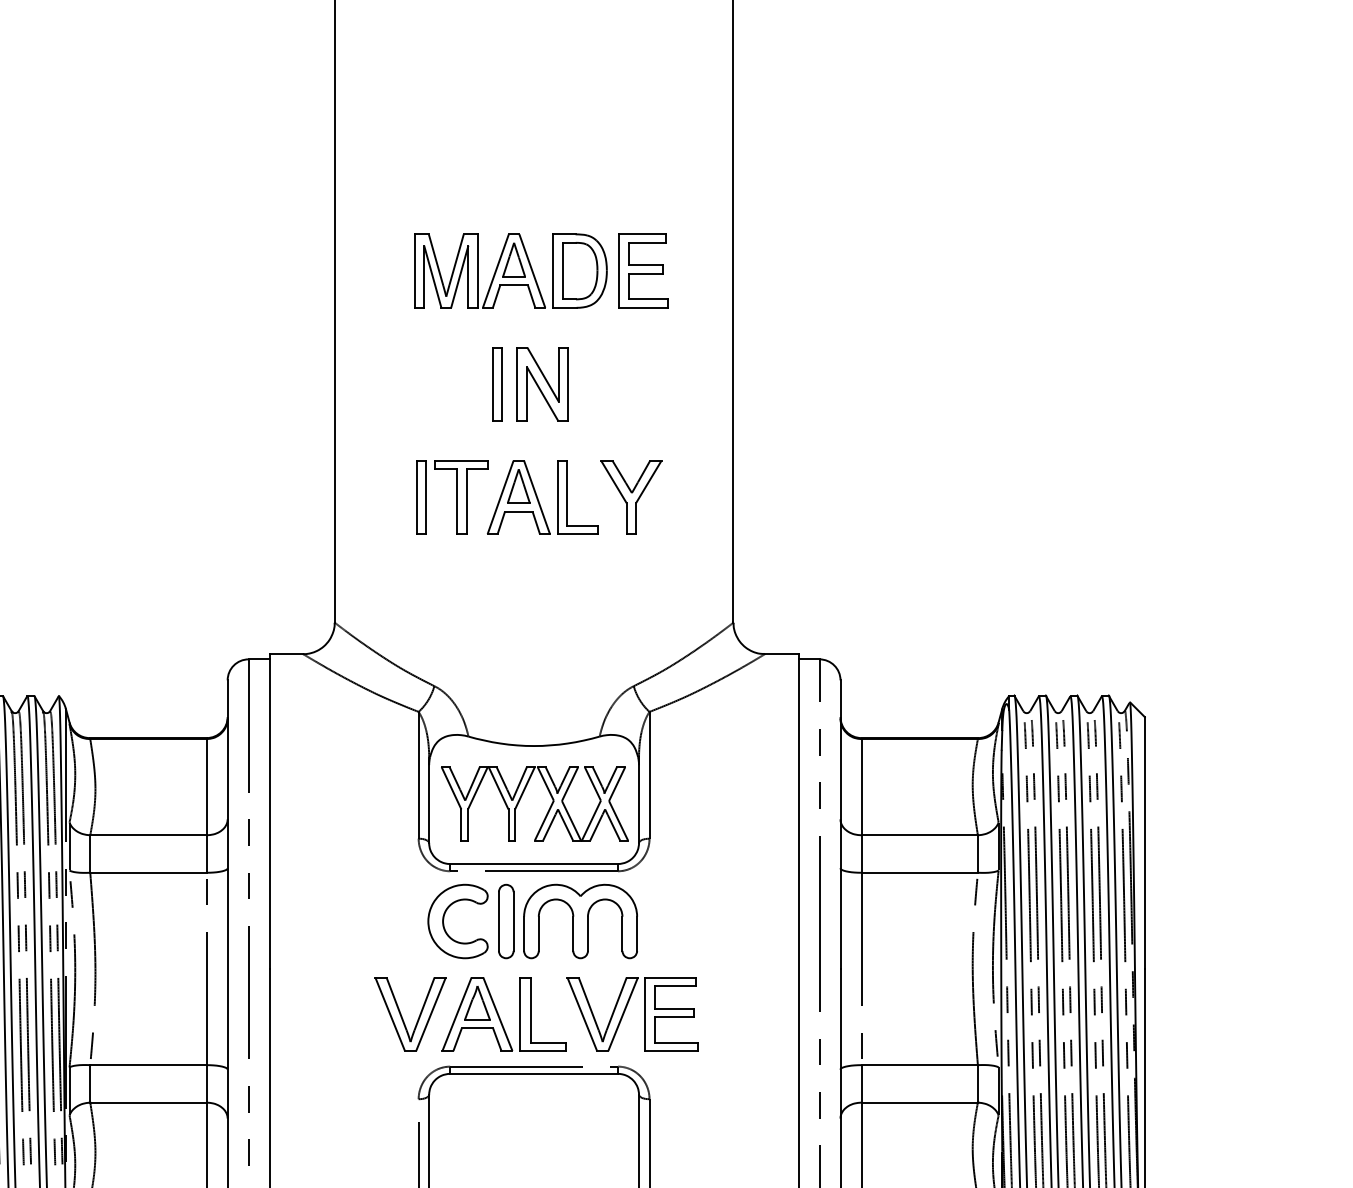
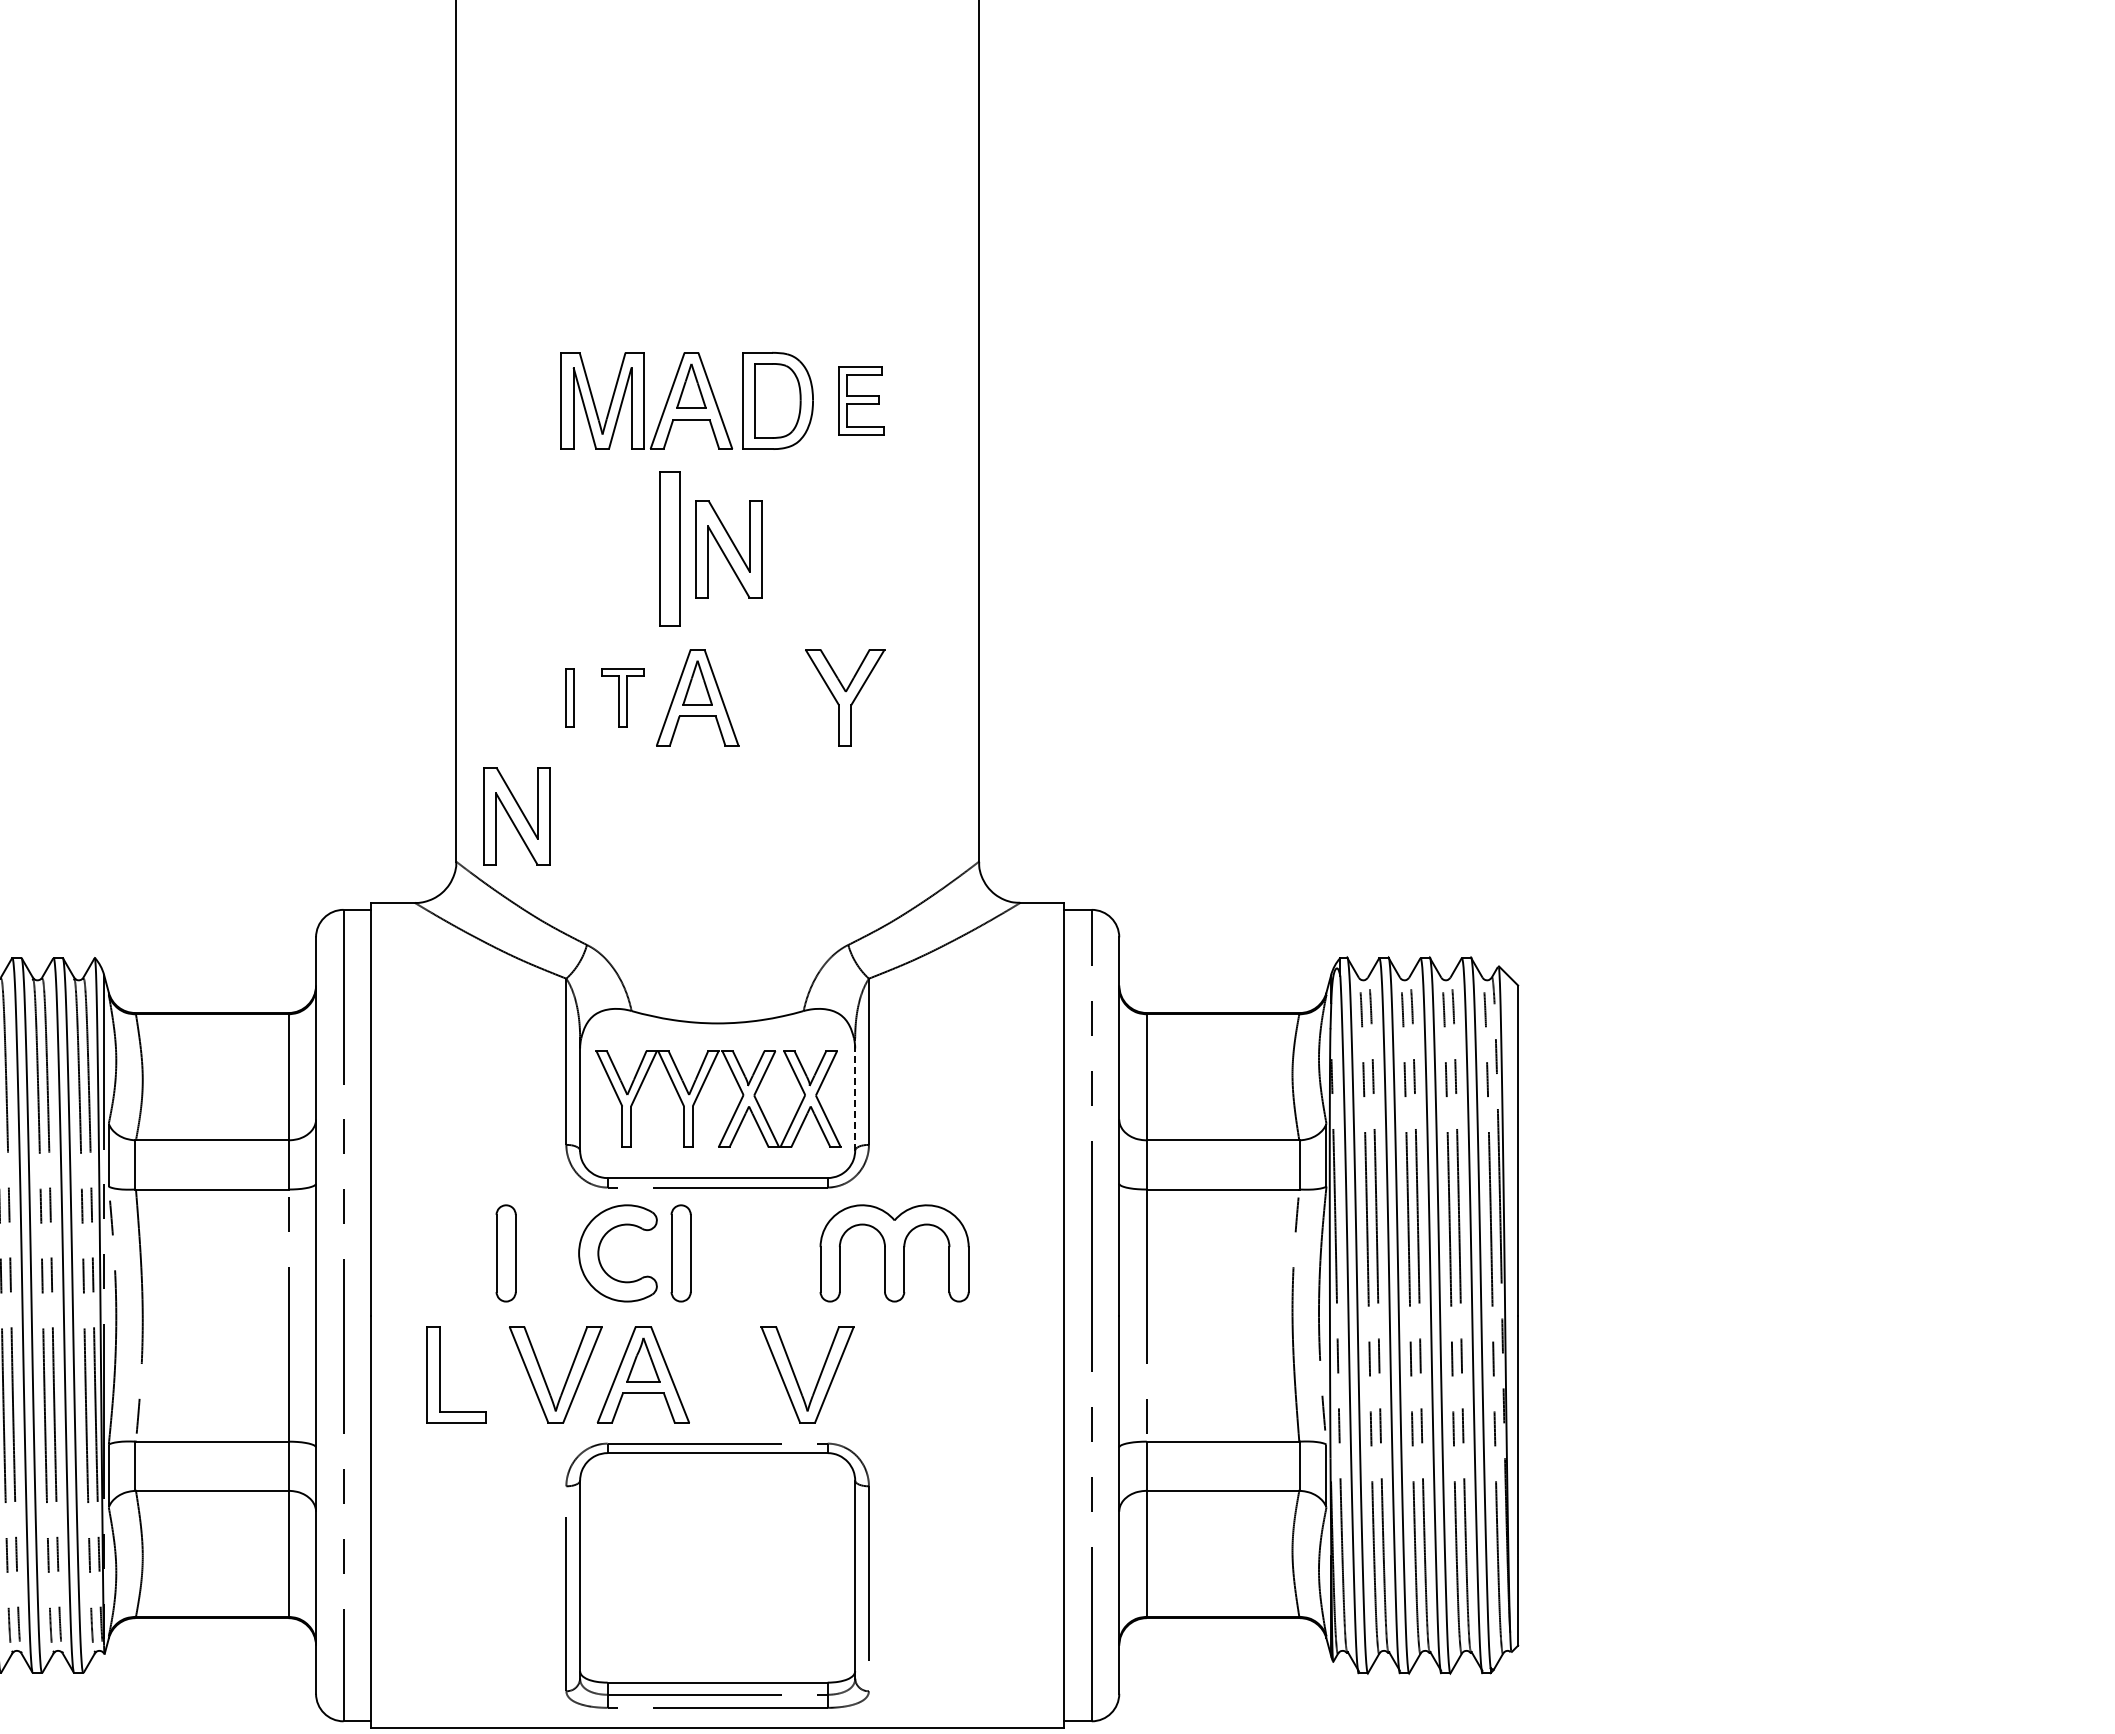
part: (643, 270) -> (860, 400), size x0.7
part: (497, 384) -> (669, 549), size x1.6
part: (421, 497) -> (569, 697), size x0.6
part: (461, 497) -> (622, 697), size x0.6
part: (567, 497) -> (761, 697), removed
part: (380, 588) -> (516, 816), added
line: (639, 800) -> (855, 1094), solid -> dashed
part: (372, 921) -> (505, 1253), added
part: (580, 921) -> (894, 1253), moved
part: (530, 1013) -> (440, 1374), moved
part: (671, 1013) -> (897, 1374), removed

